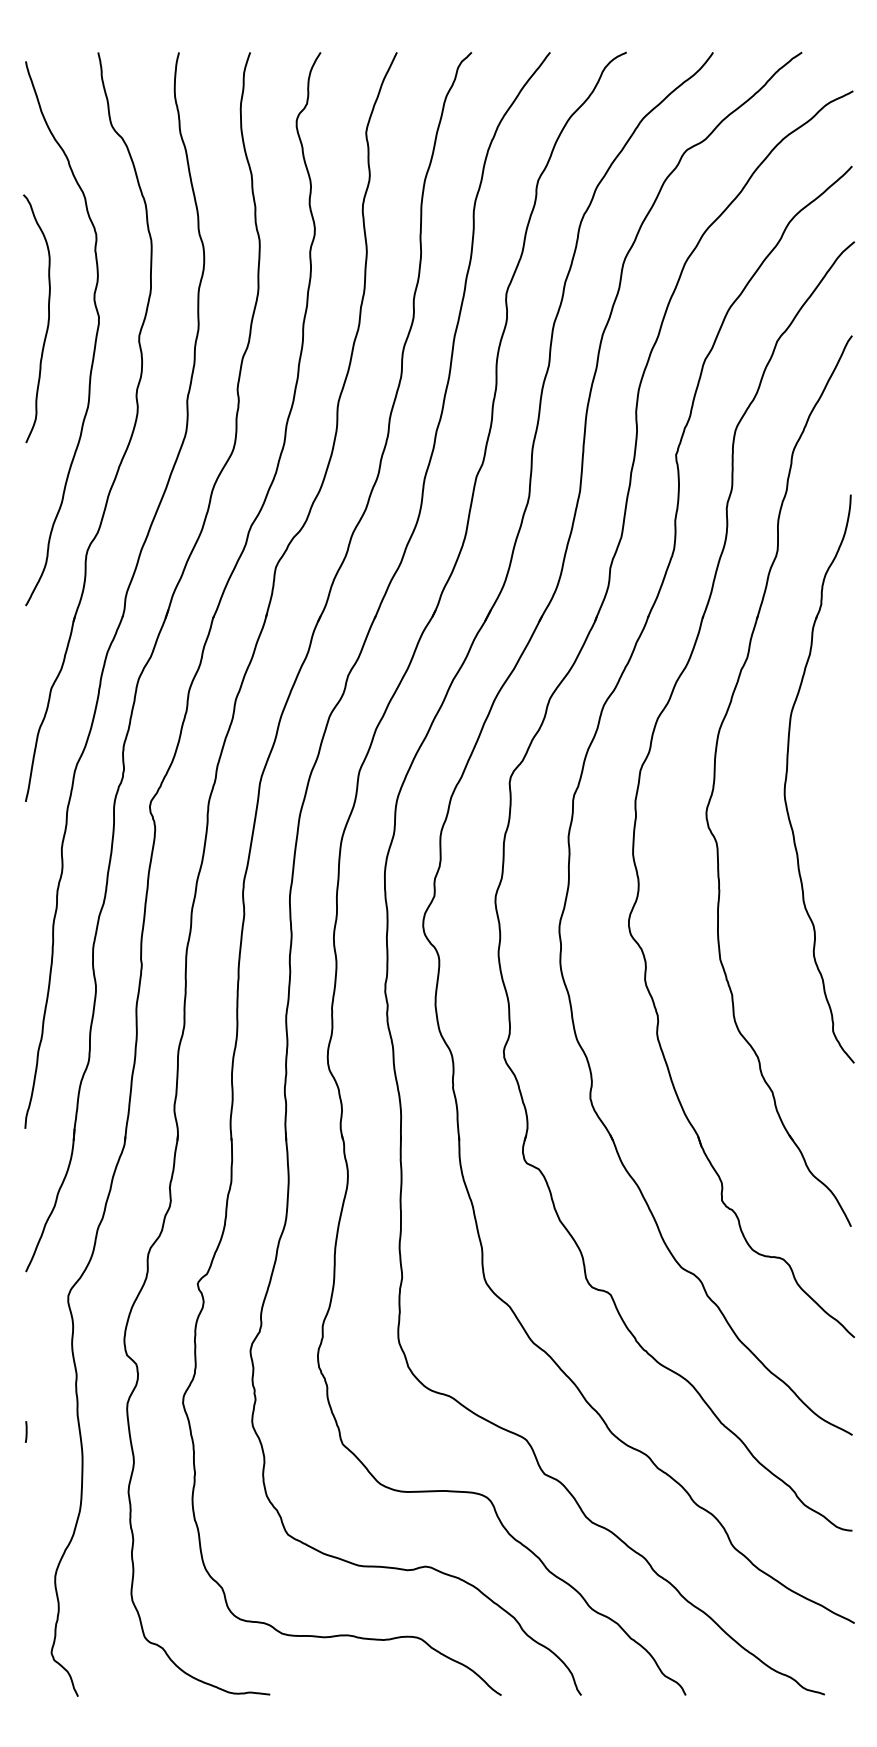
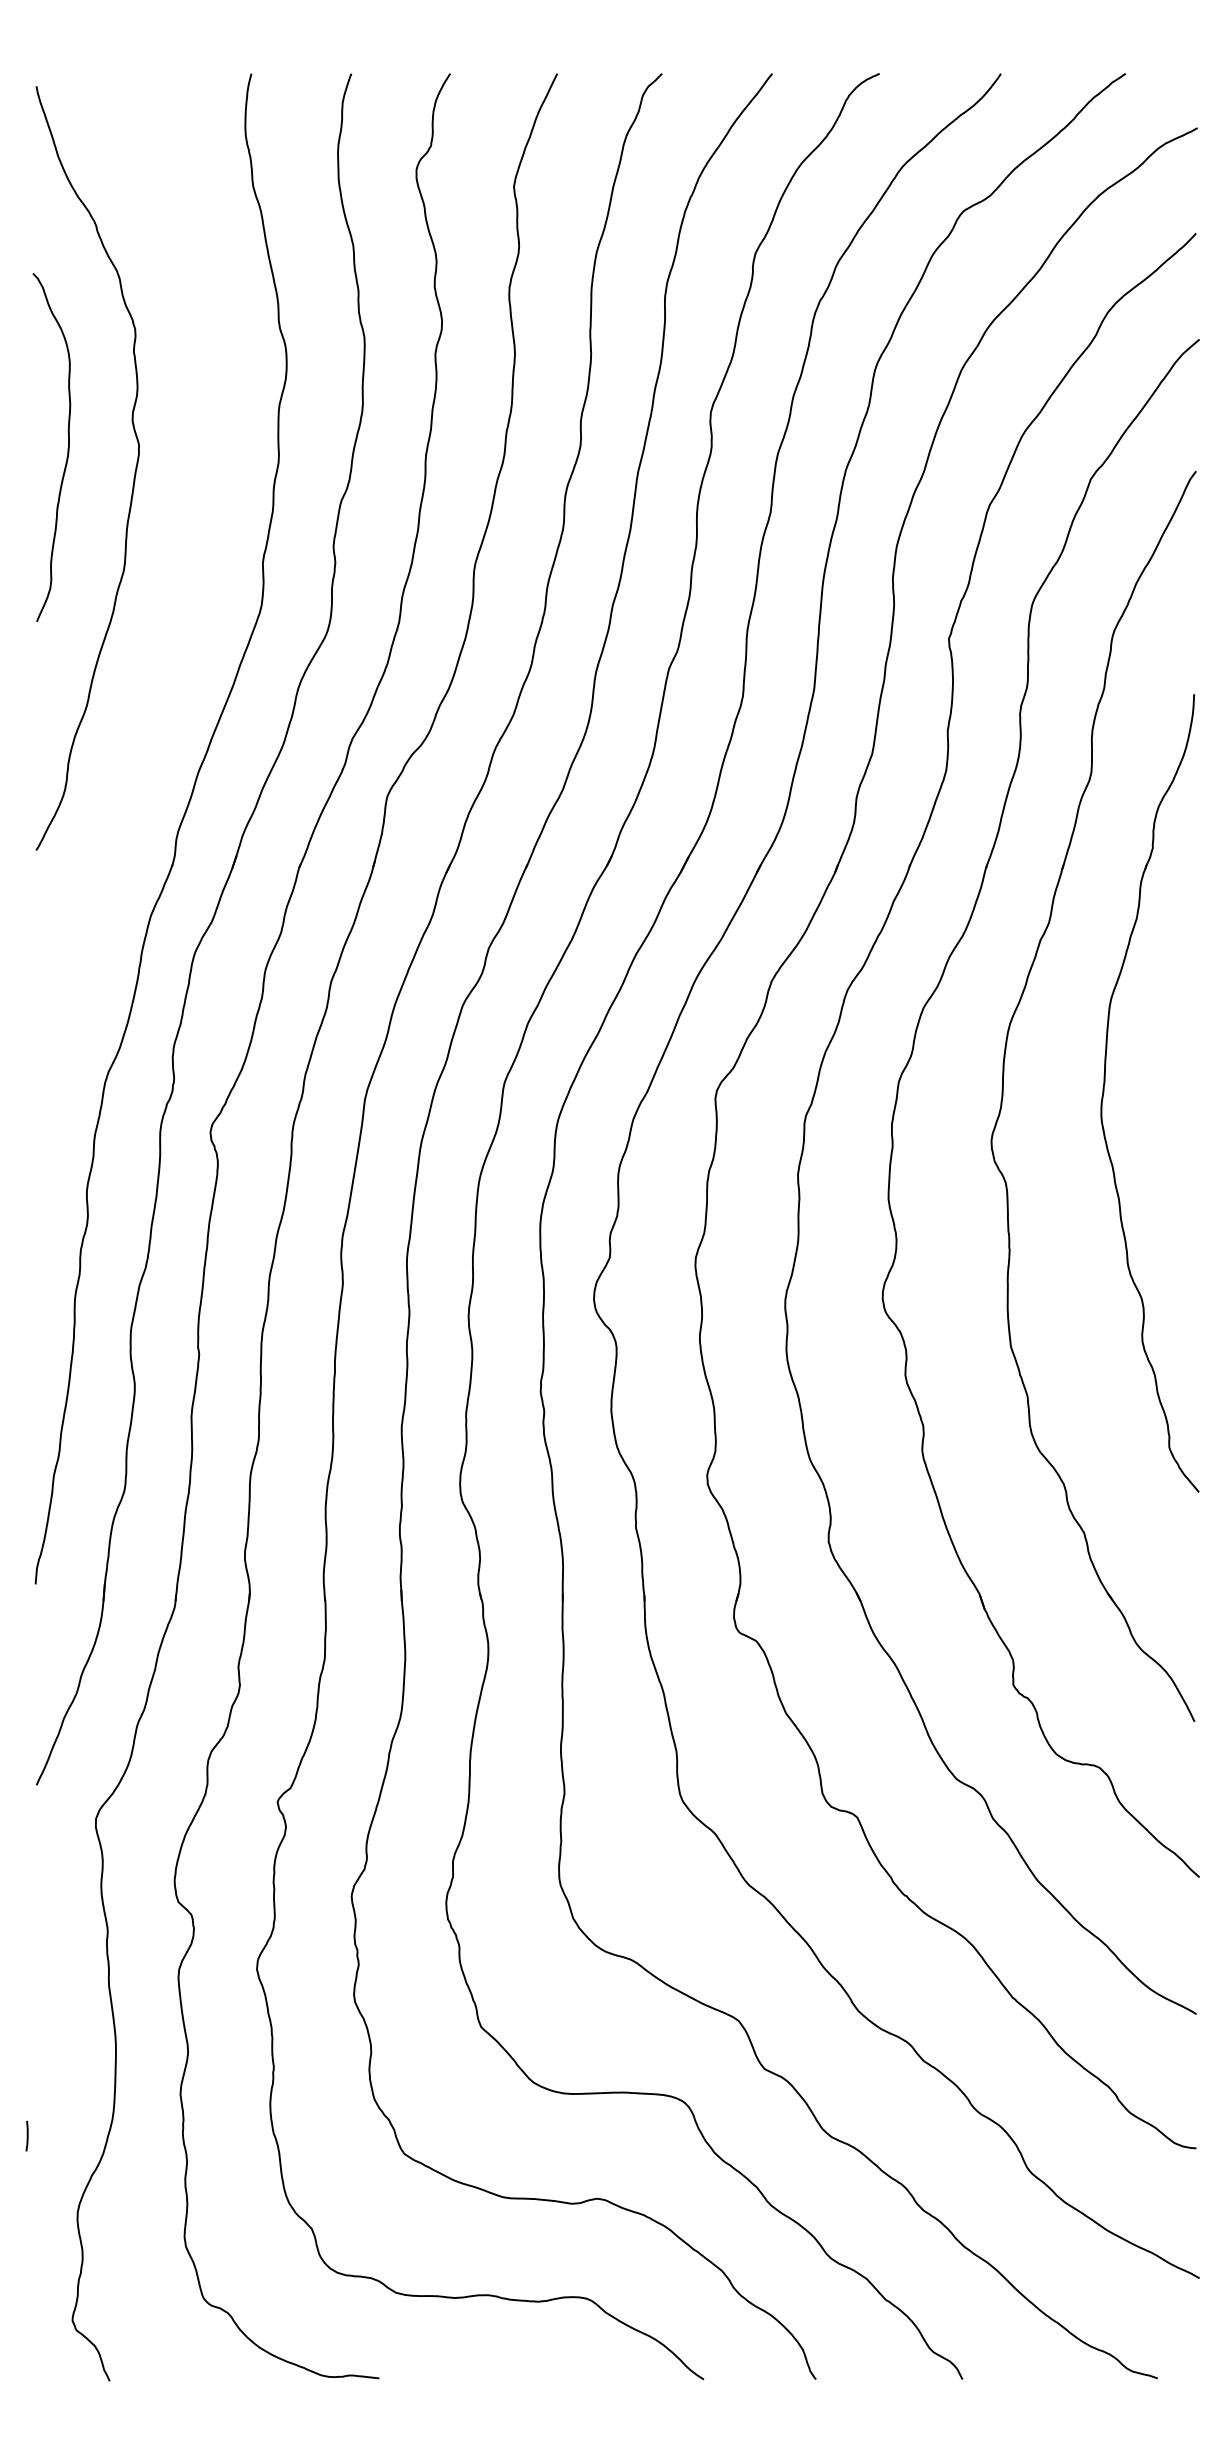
part: (128, 441) -> (180, 619), removed
line: (25, 1431) -> (26, 2135), moved

